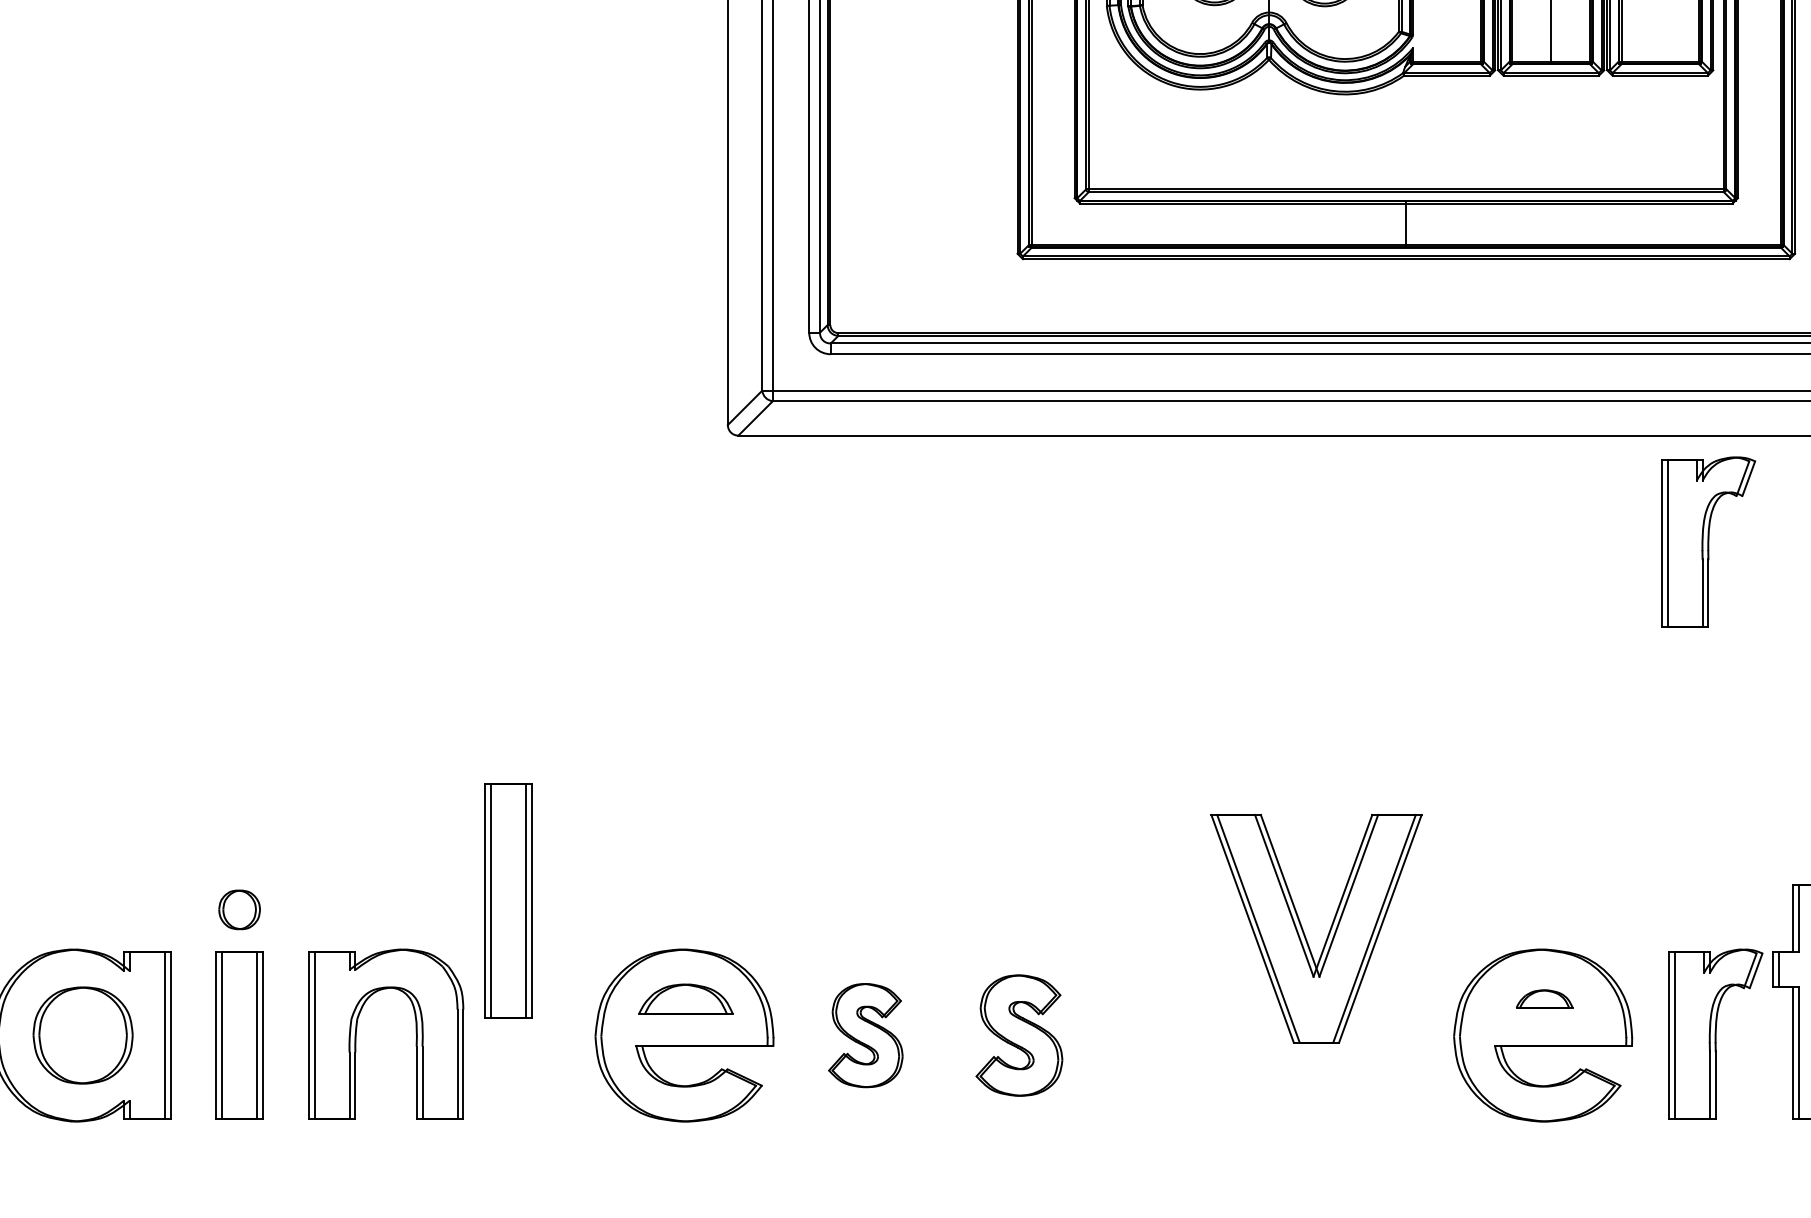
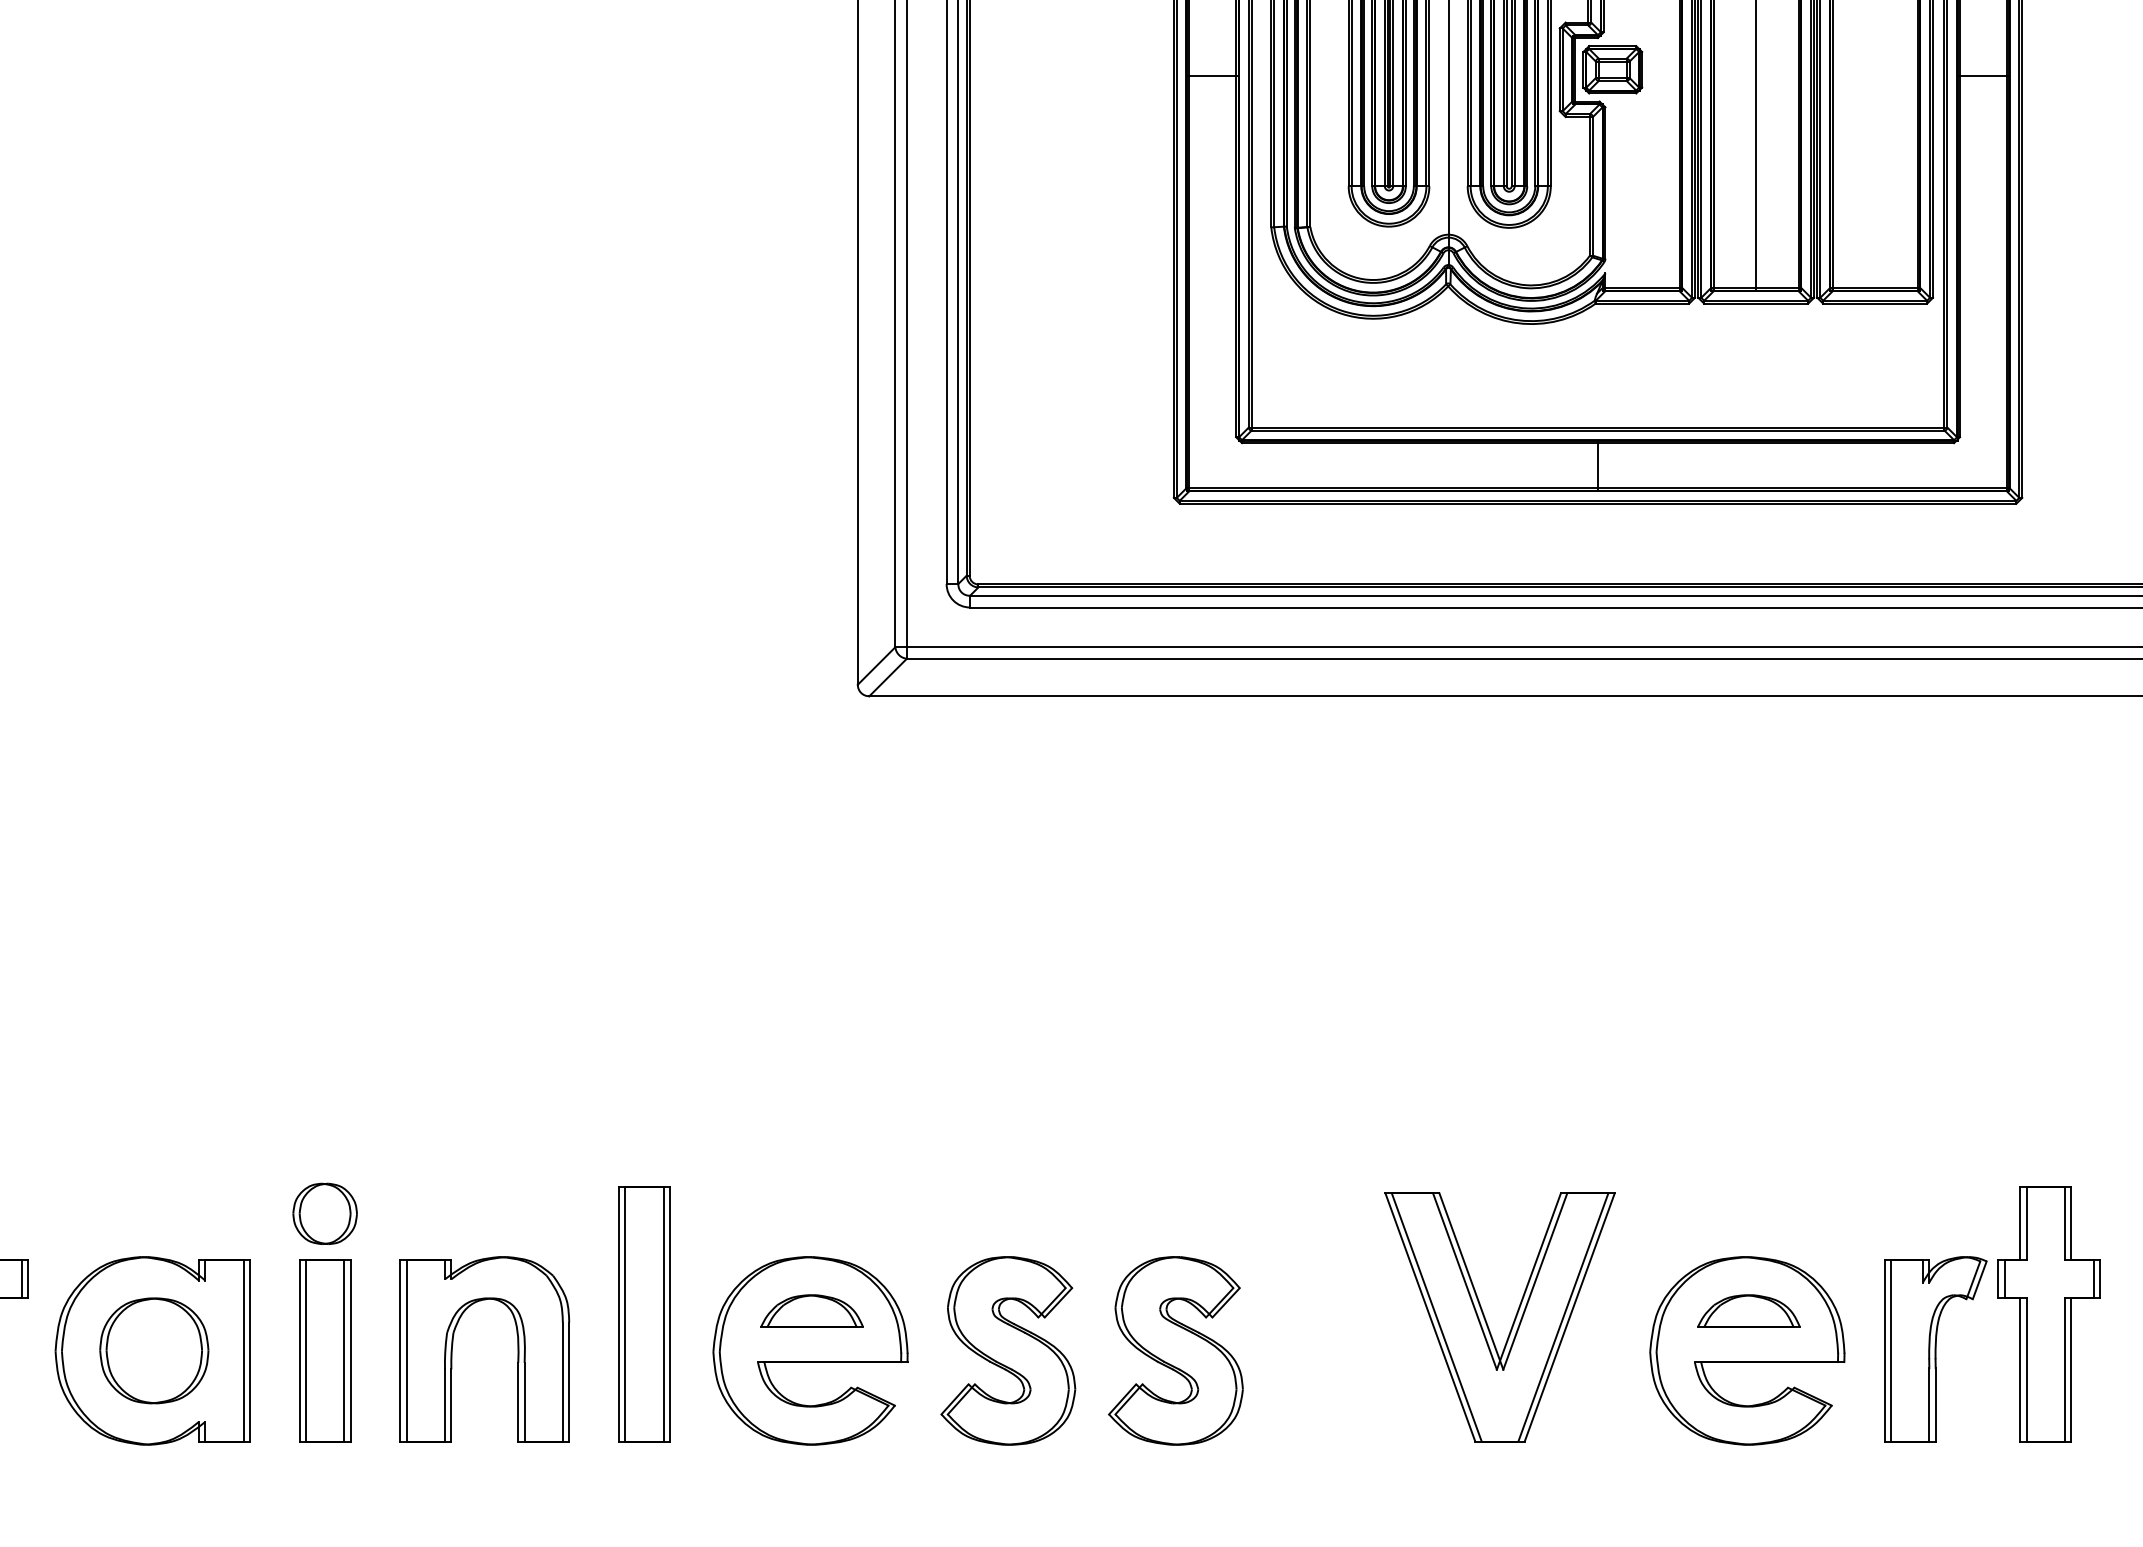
part: (1708, 542) -> (1927, 812), removed
part: (508, 901) -> (644, 1314), moved
part: (239, 909) -> (324, 1213), size x1.43
part: (1304, 933) -> (1487, 1322), moved
part: (1544, 998) -> (1748, 1310), size x1.67
part: (865, 1035) -> (1008, 1350), size x1.67
part: (1019, 1035) -> (1175, 1350), size x1.43

